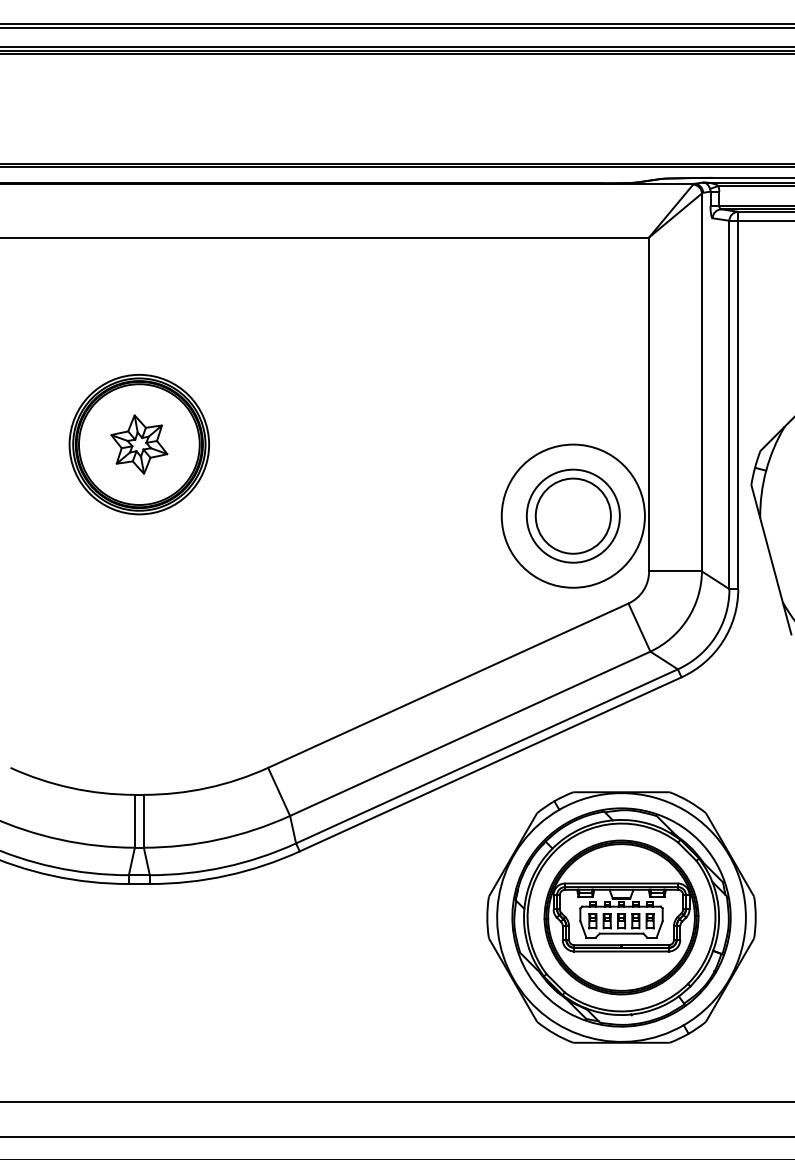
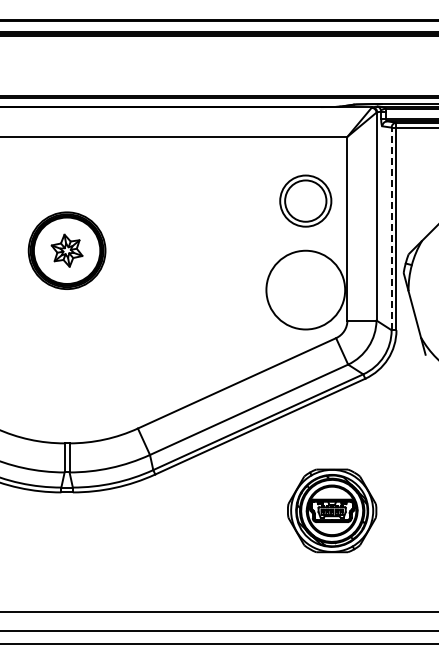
line: (729, 404) -> (391, 228), solid -> dashed
part: (572, 515) -> (305, 200), moved
part: (620, 916) -> (331, 510), size x0.6

